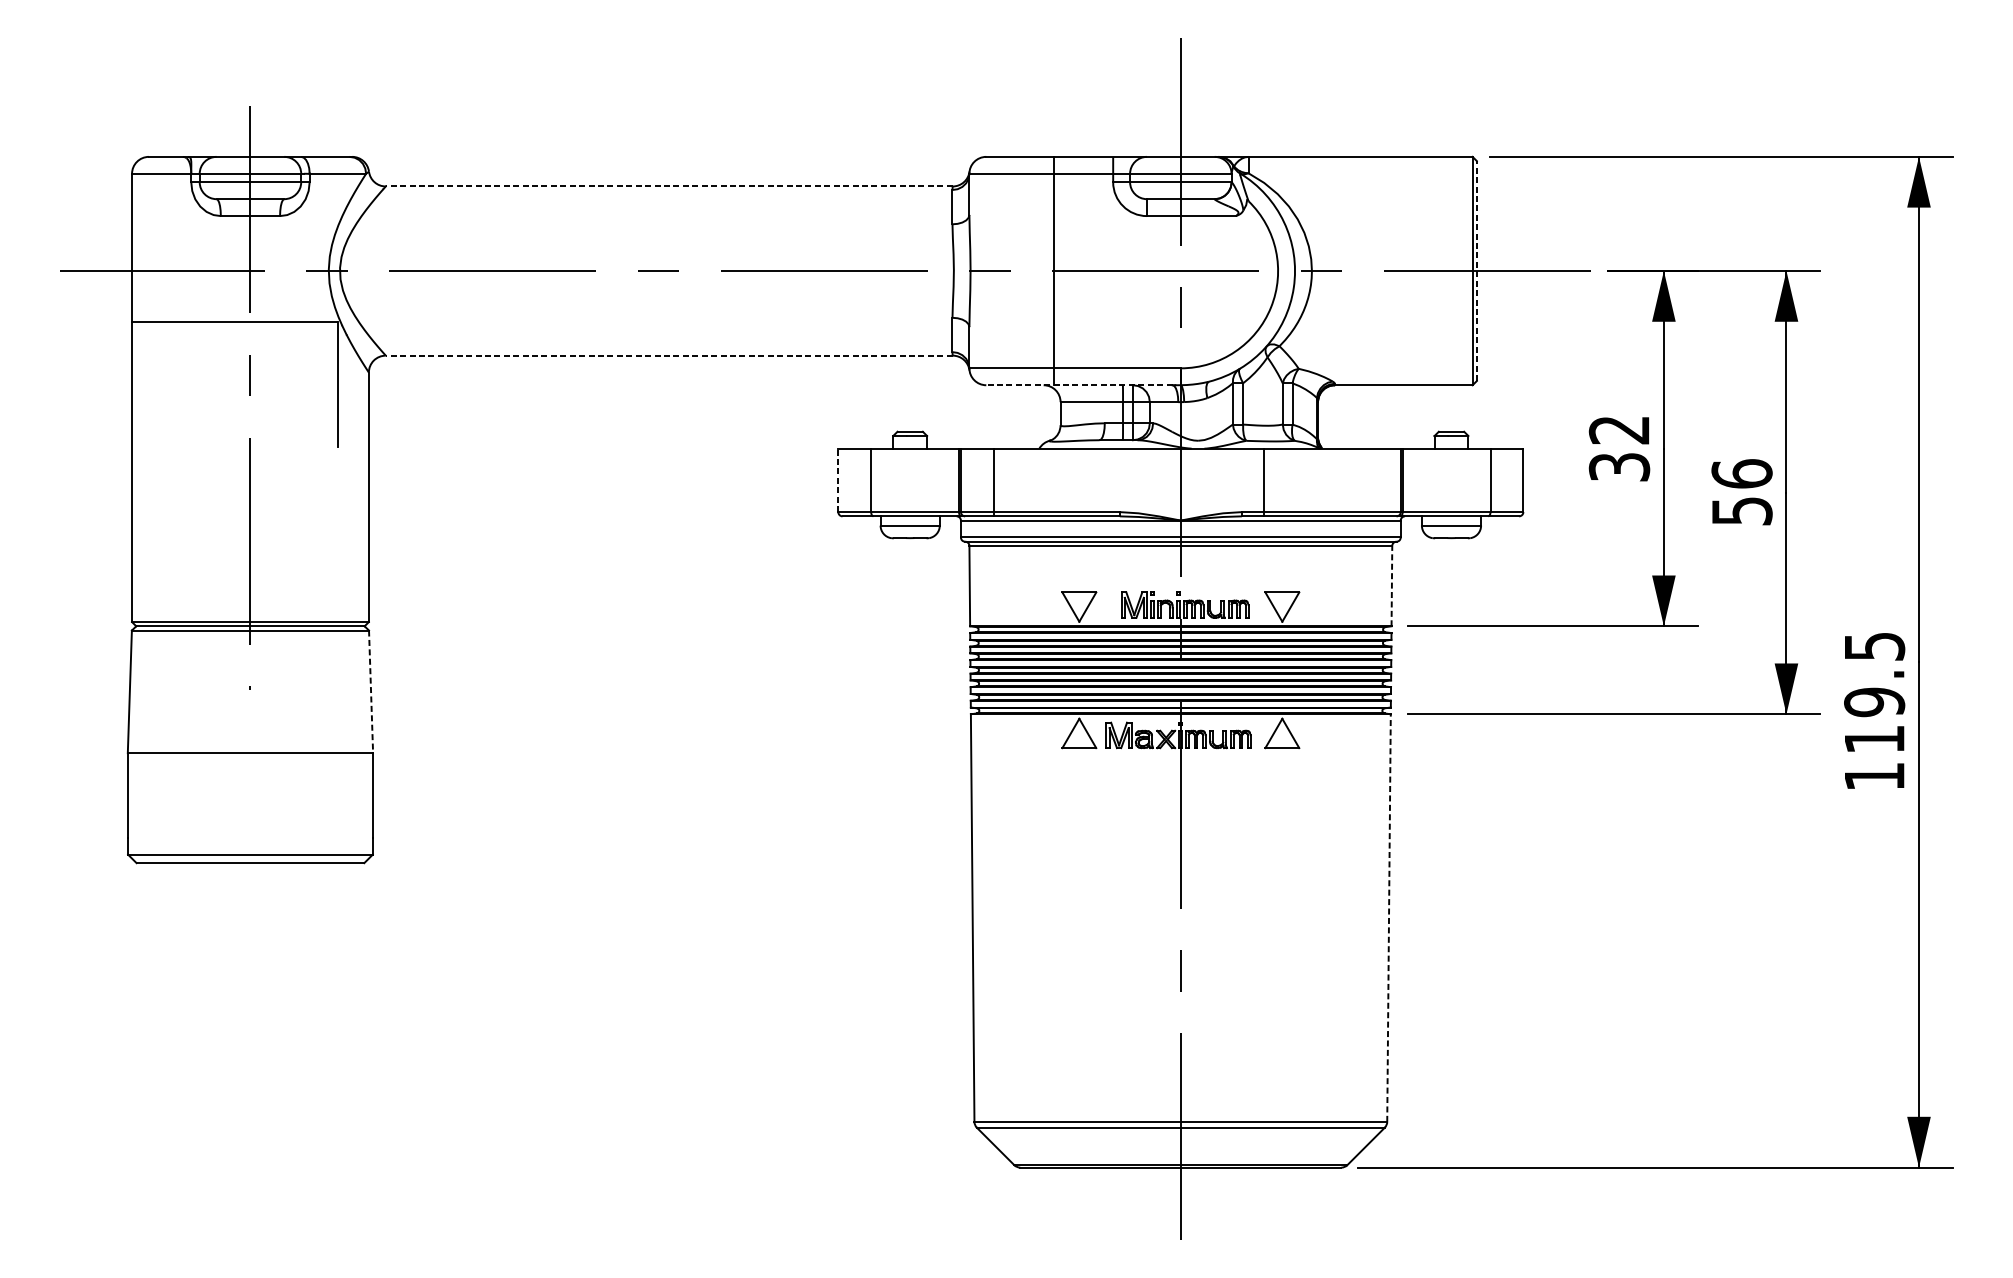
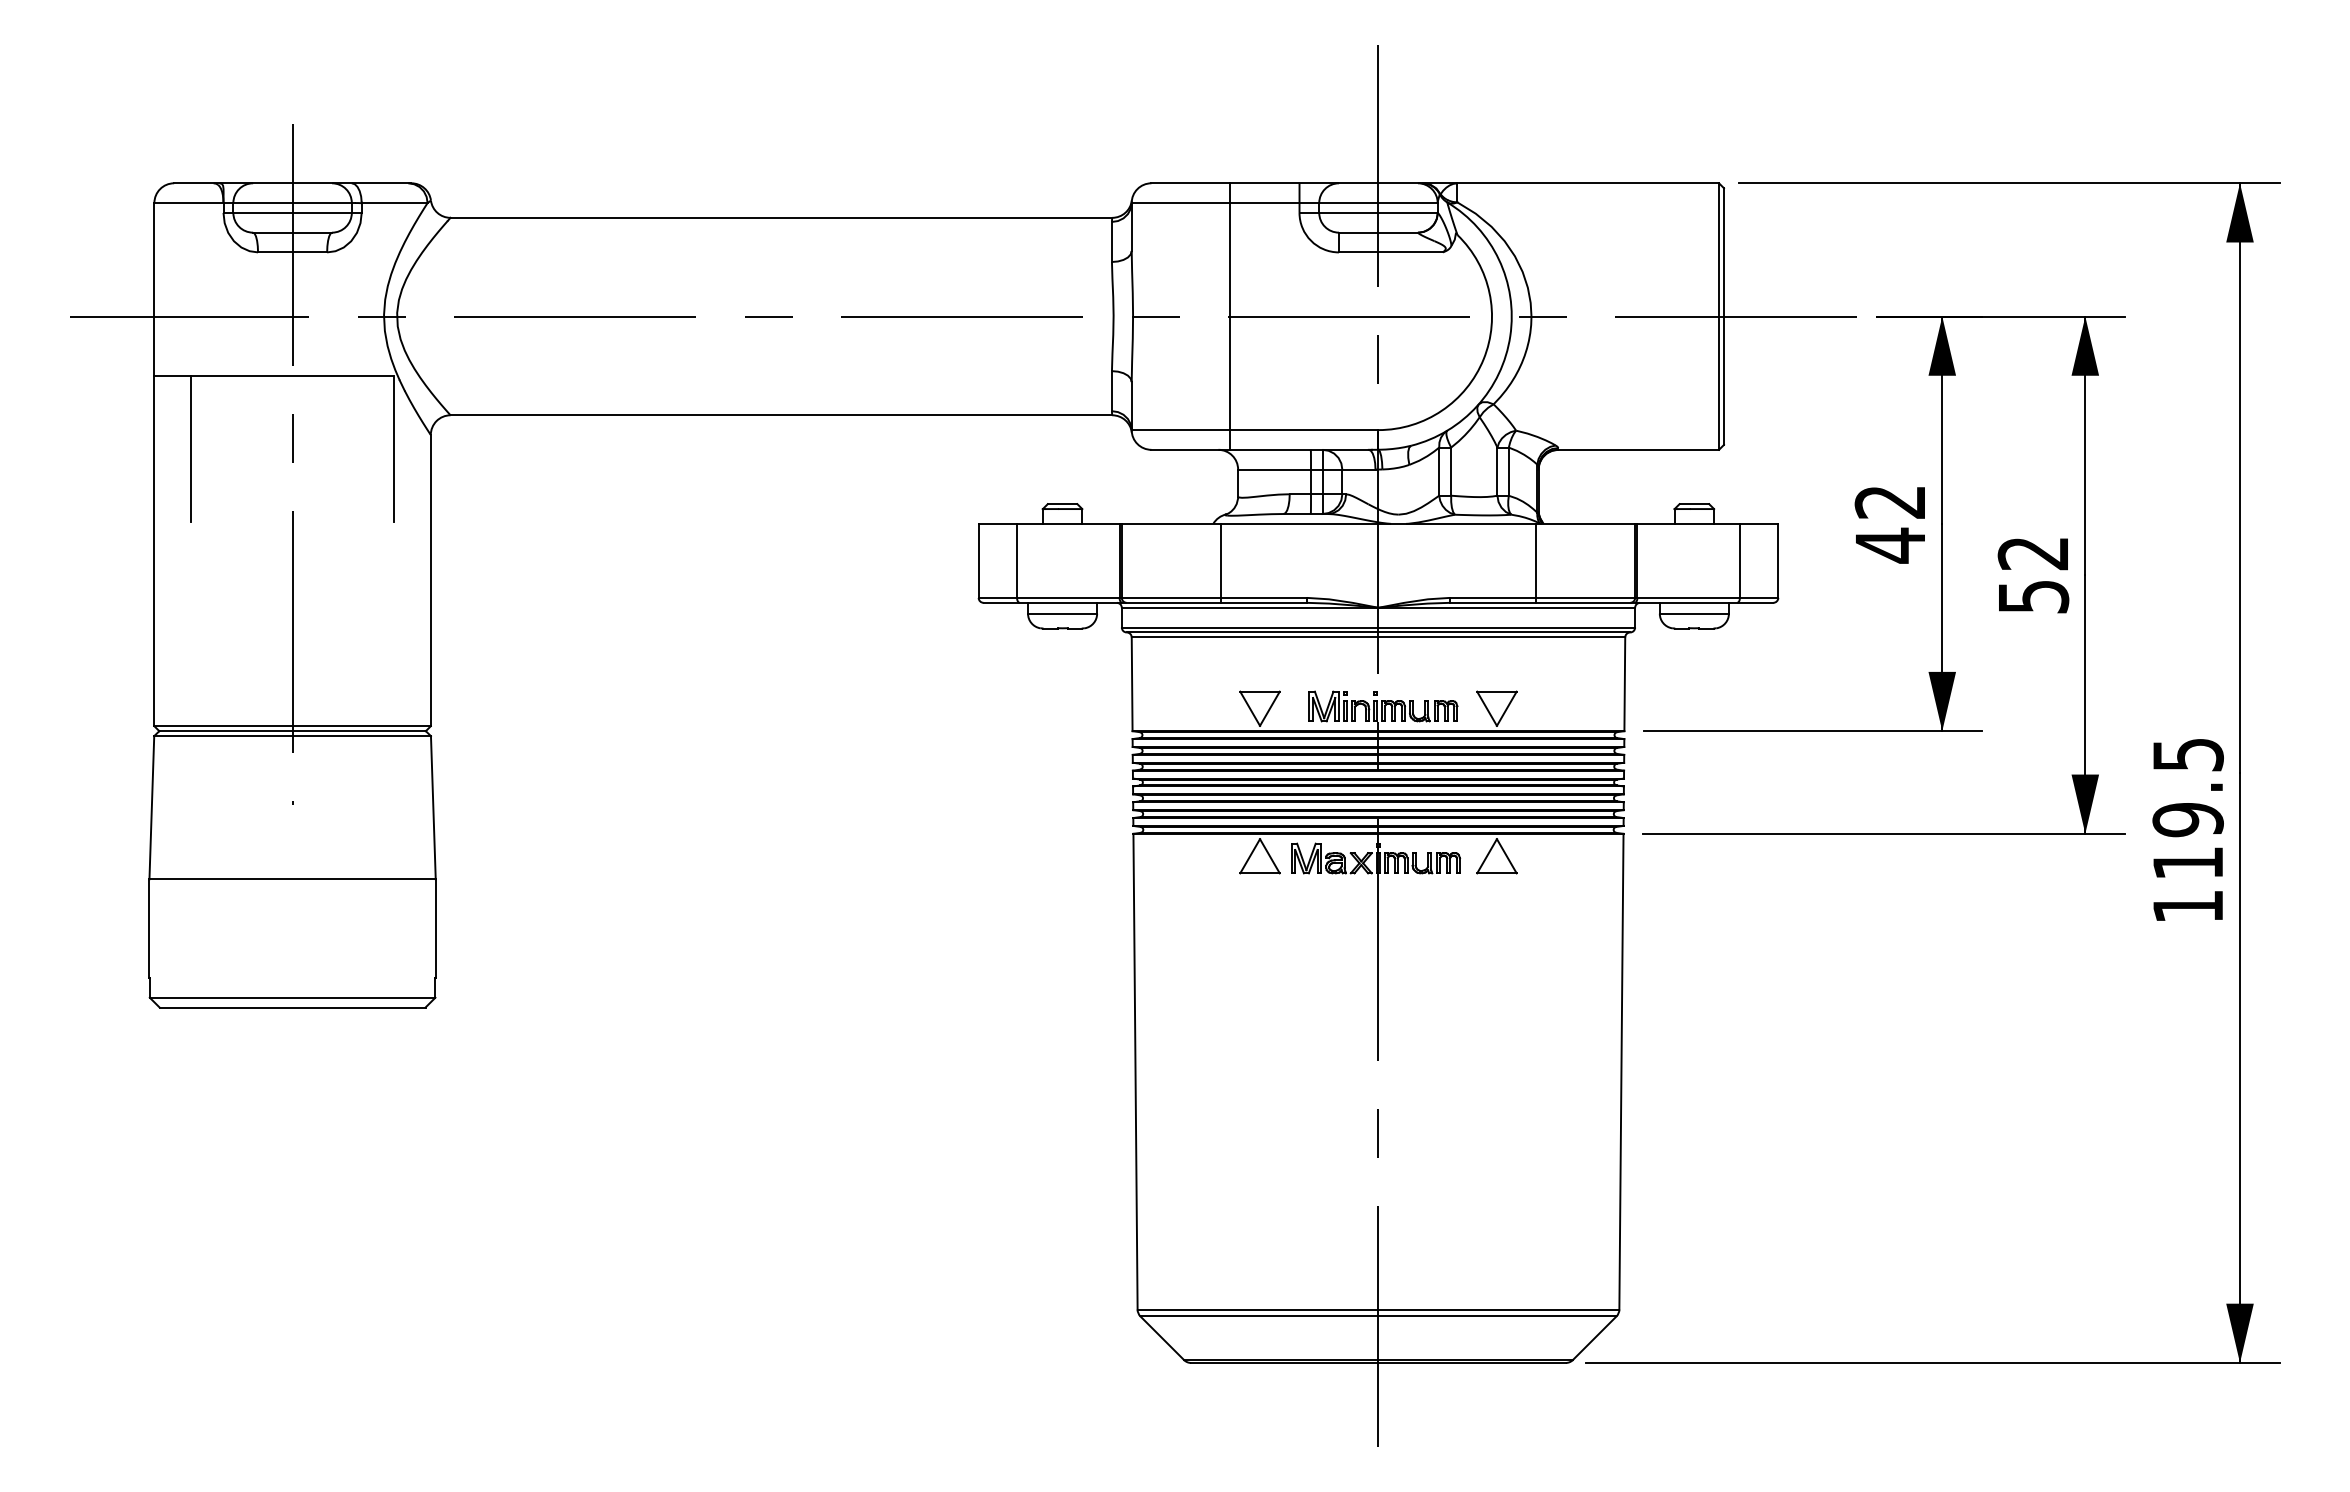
line: (669, 186) -> (781, 217), dashed -> solid
line: (1476, 271) -> (1723, 316), dashed -> solid
line: (669, 355) -> (781, 415), dashed -> solid
line: (162, 384) -> (190, 448), added
line: (1079, 384) -> (1260, 449), dashed -> solid
text: (1619, 467) -> (1890, 545), 32 -> 42
text: (1742, 474) -> (2033, 553), 56 -> 52
line: (838, 480) -> (978, 560), dashed -> solid
line: (994, 481) -> (1220, 562), moved
line: (1263, 481) -> (1536, 562), moved
line: (1391, 586) -> (1624, 684), dashed -> solid
line: (371, 691) -> (433, 807), dashed -> solid
line: (1389, 917) -> (1621, 1071), dashed -> solid

